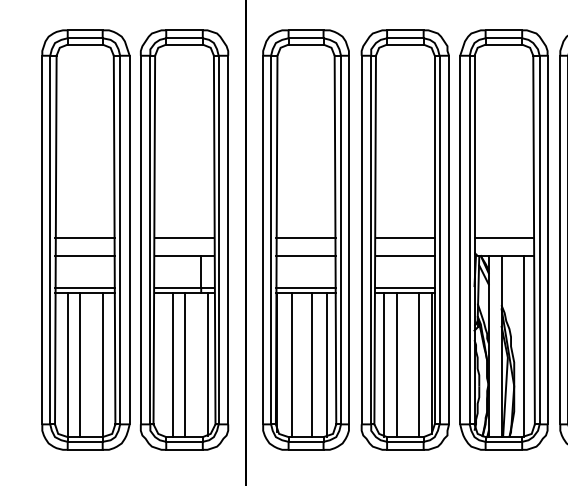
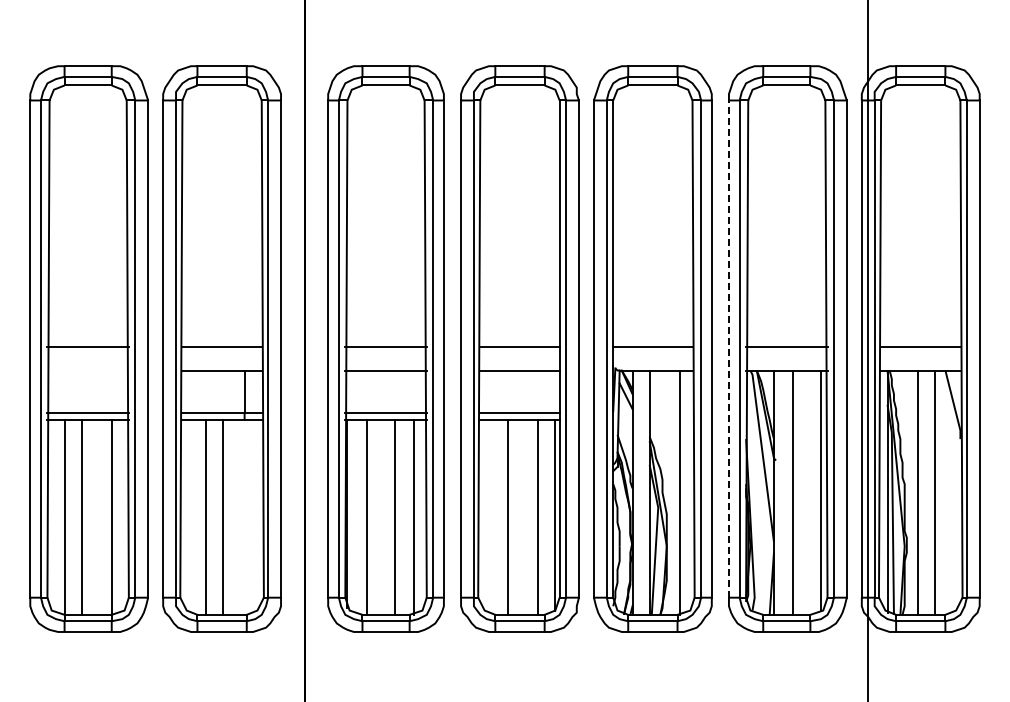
line: (559, 240) -> (728, 349), solid -> dashed
line: (84, 255) -> (87, 370), removed
line: (207, 363) -> (253, 515), removed
line: (384, 364) -> (491, 516), removed

